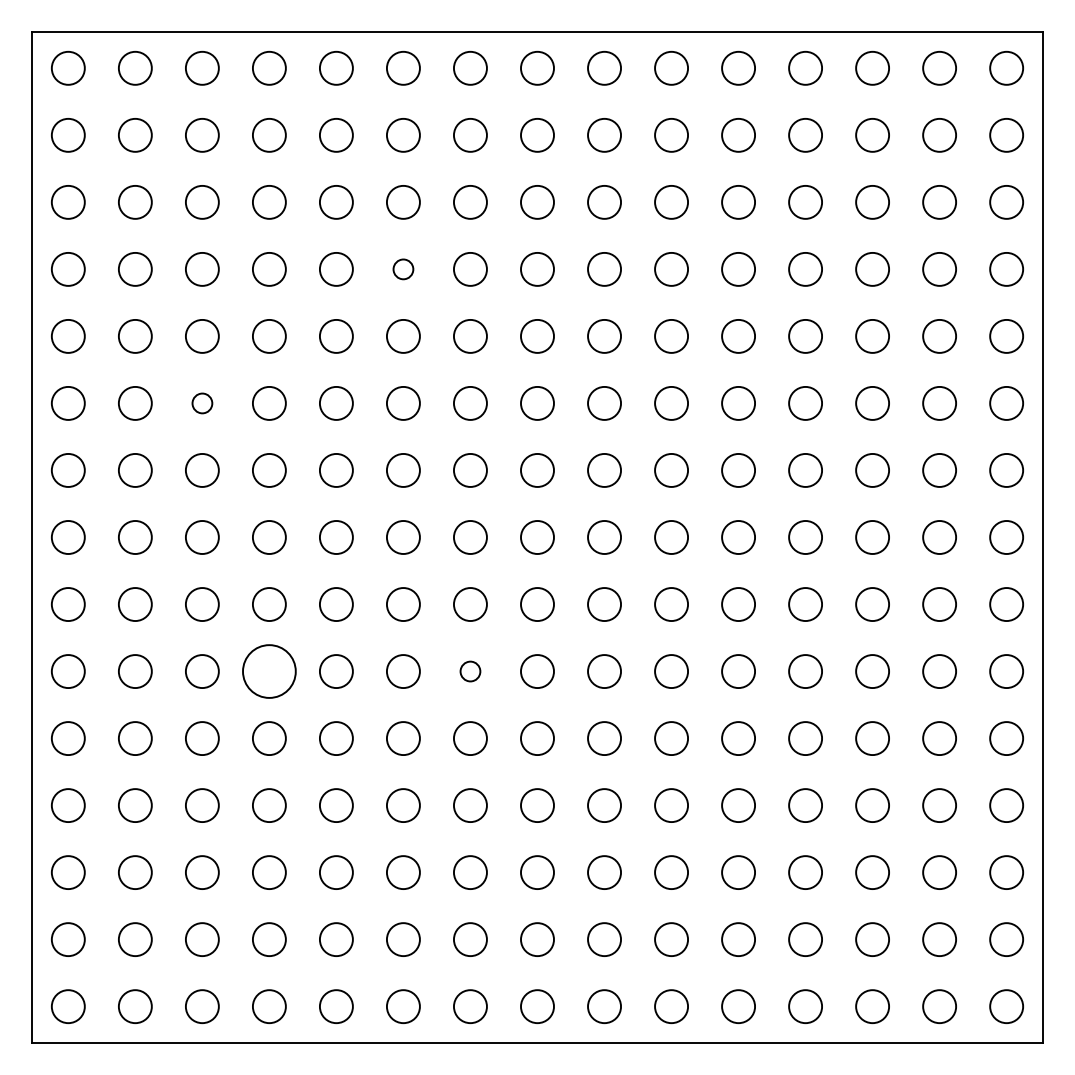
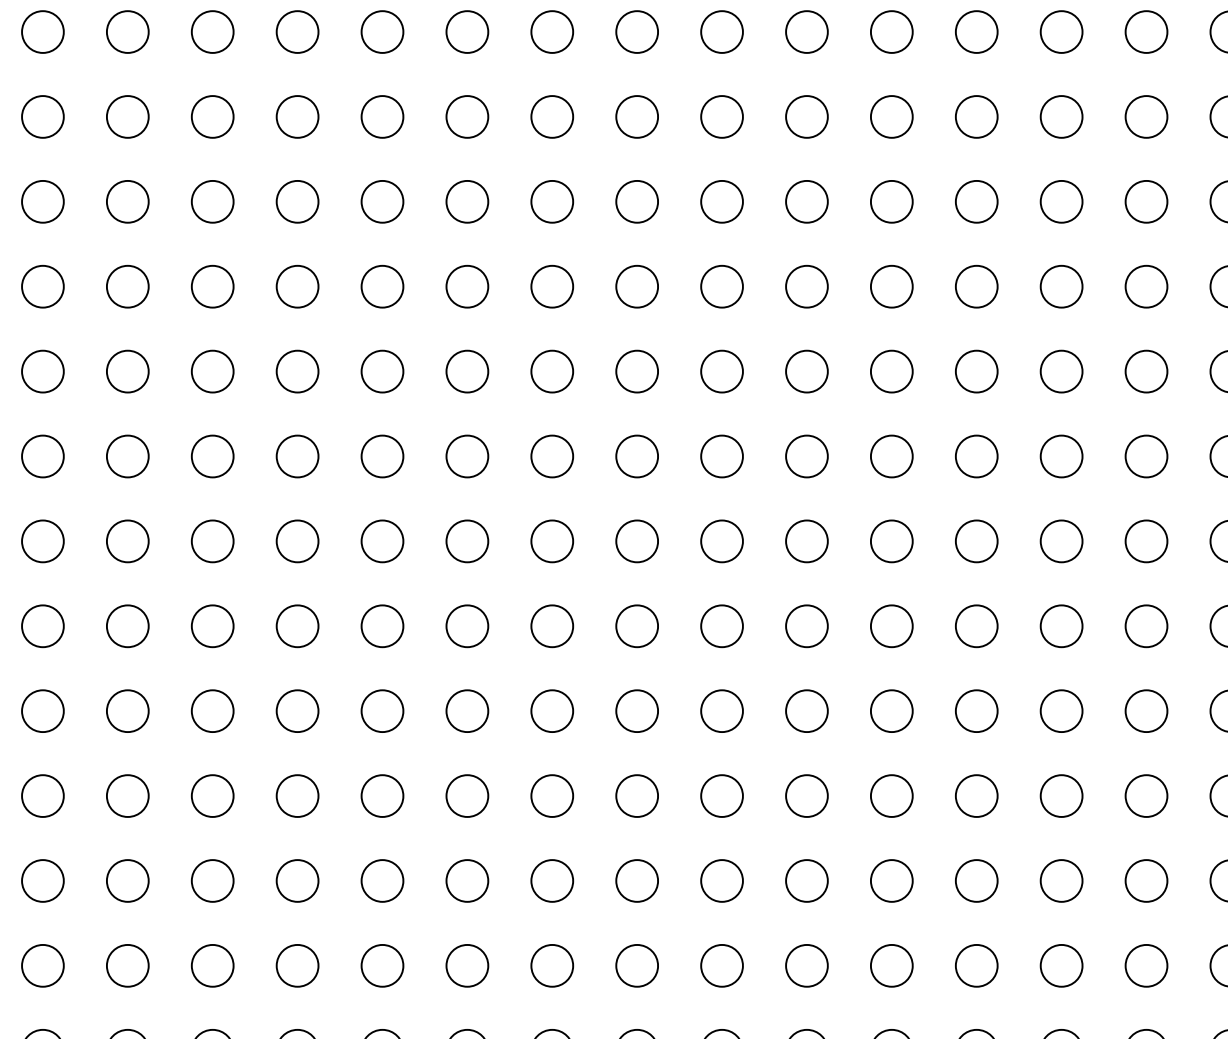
circle: (402, 268) -> (466, 285), size x1.67
circle: (202, 403) -> (212, 456), size x1.67
circle: (268, 671) -> (296, 796), size x0.62
circle: (469, 671) -> (551, 796), size x1.67

